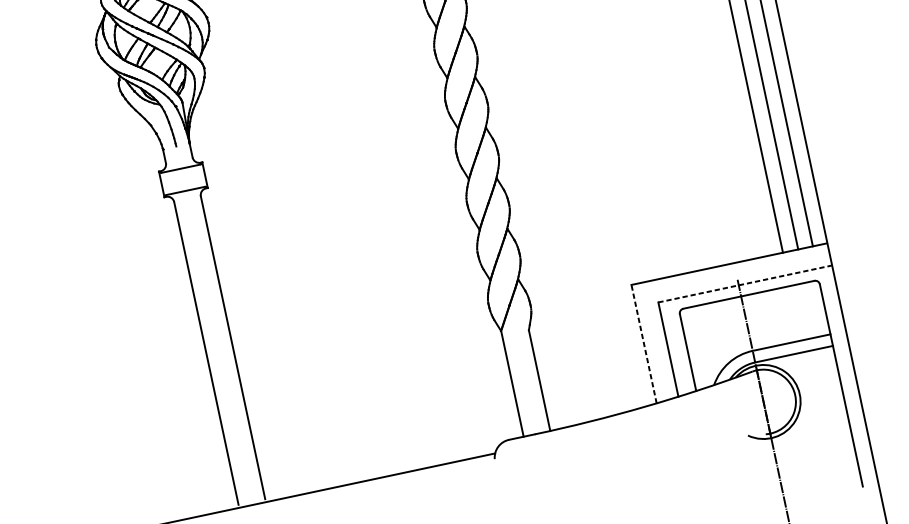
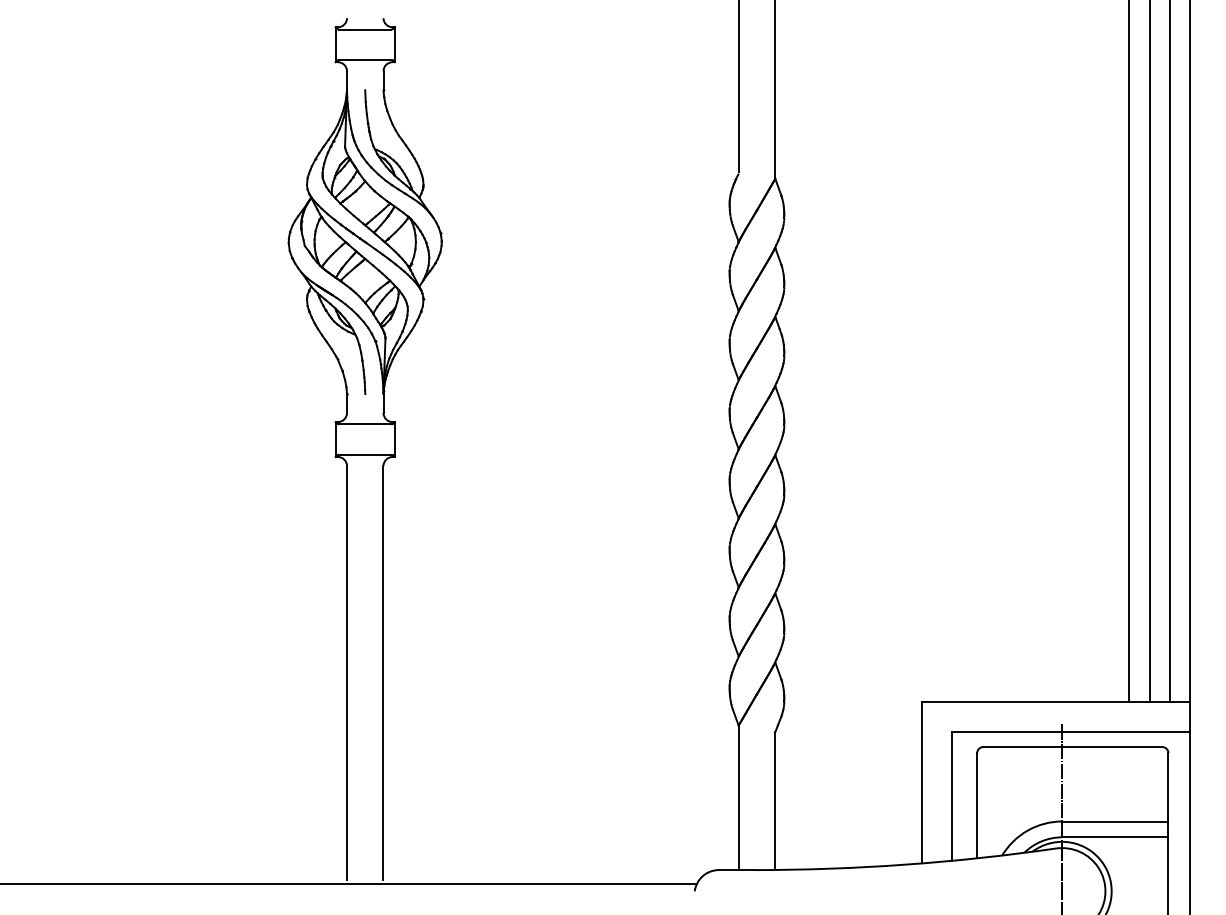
line: (745, 283) -> (1071, 731), dashed -> solid
line: (643, 344) -> (921, 782), dashed -> solid

